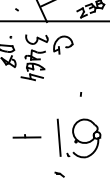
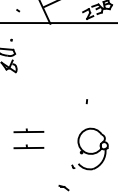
part: (46, 52) -> (49, 56), removed
part: (26, 121) -> (28, 130), added
line: (59, 137) -> (63, 147), removed

